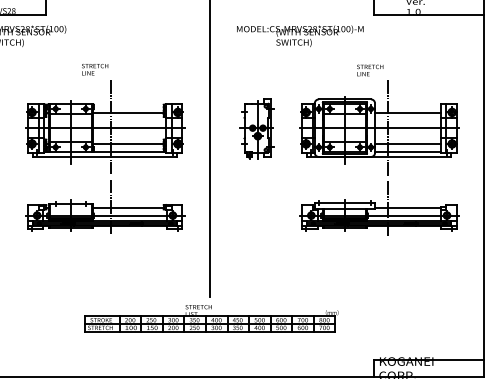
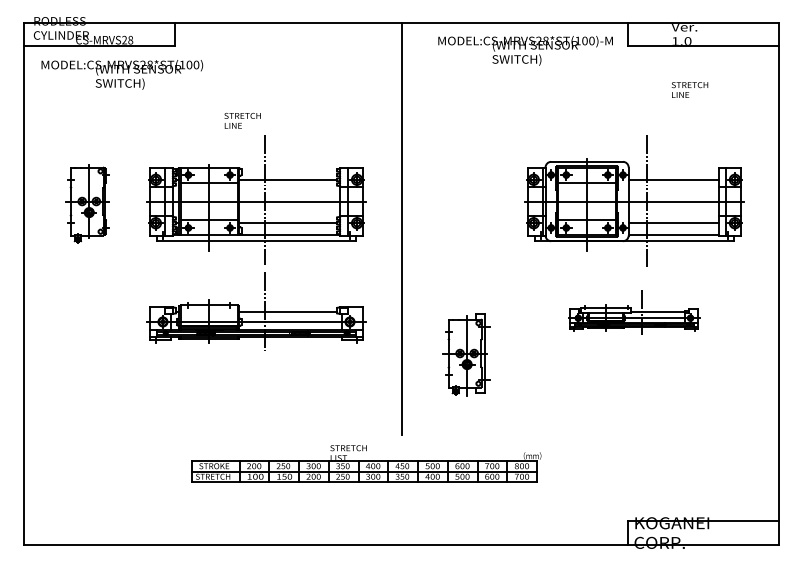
text: (300, 36) -> (525, 50), moved
text: (369, 70) -> (689, 89), moved
part: (257, 128) -> (466, 354), moved
part: (379, 208) -> (634, 312), size x0.6
part: (211, 318) -> (366, 463), moved

